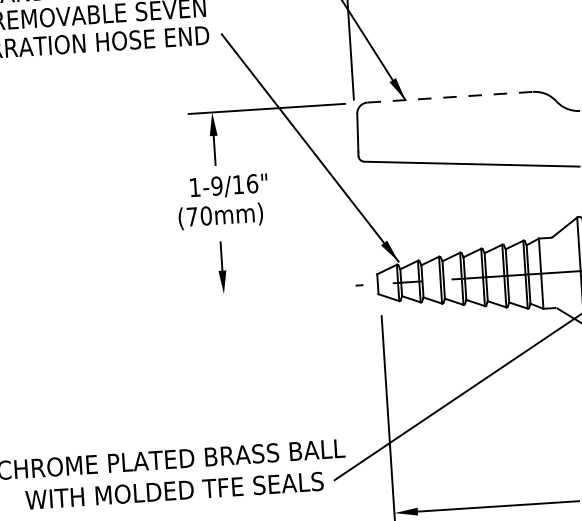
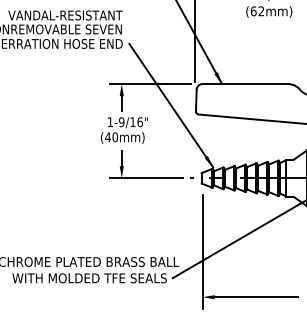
line: (450, 98) -> (245, 84), dashed -> solid
text: (191, 217) -> (107, 137), (70mm) -> (40mm)
line: (269, 291) -> (145, 178), added

